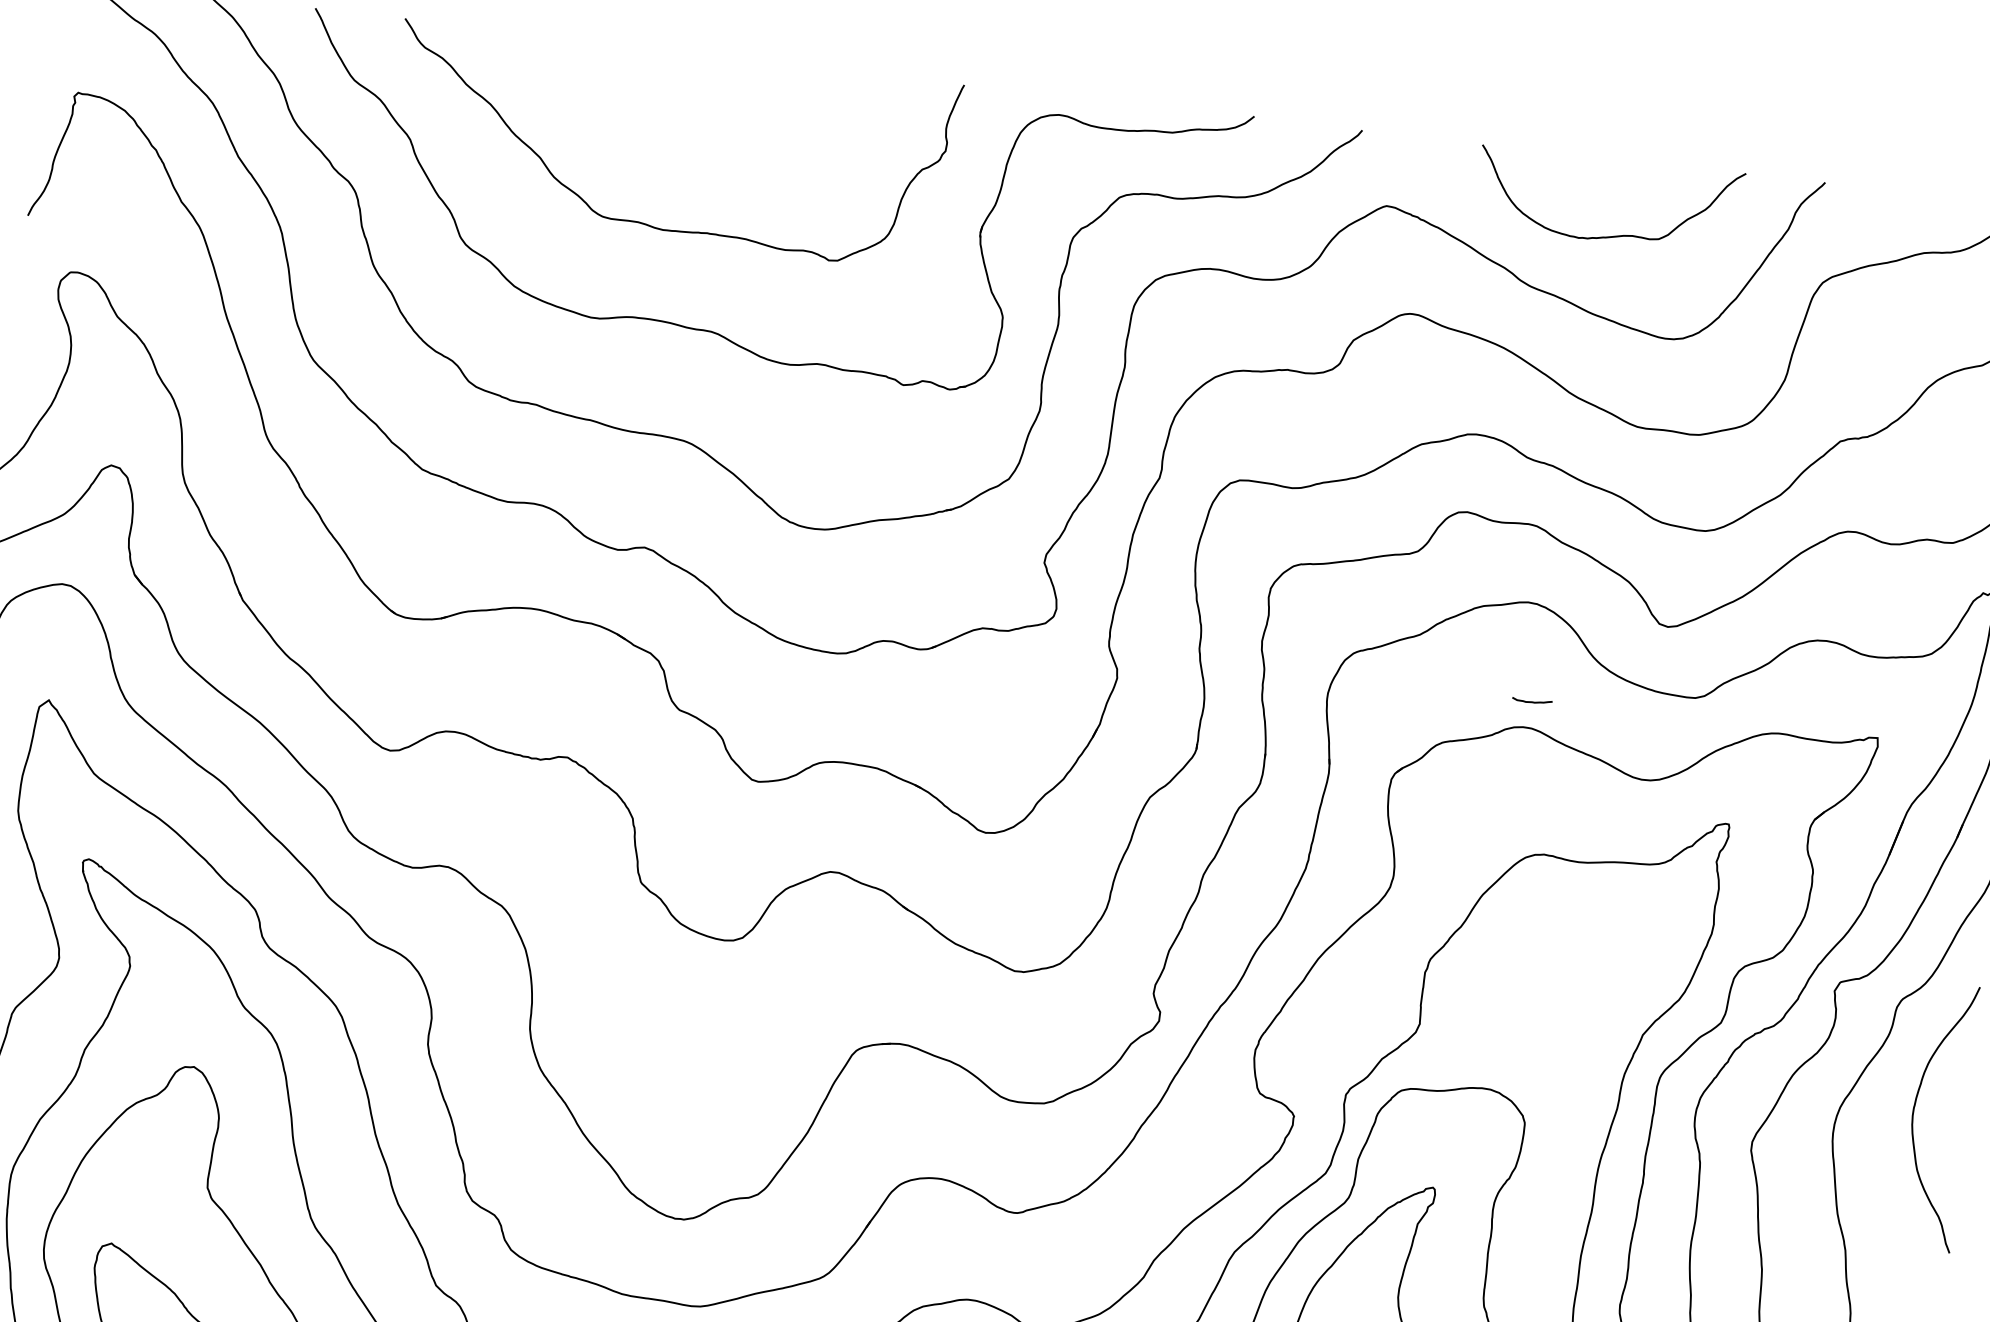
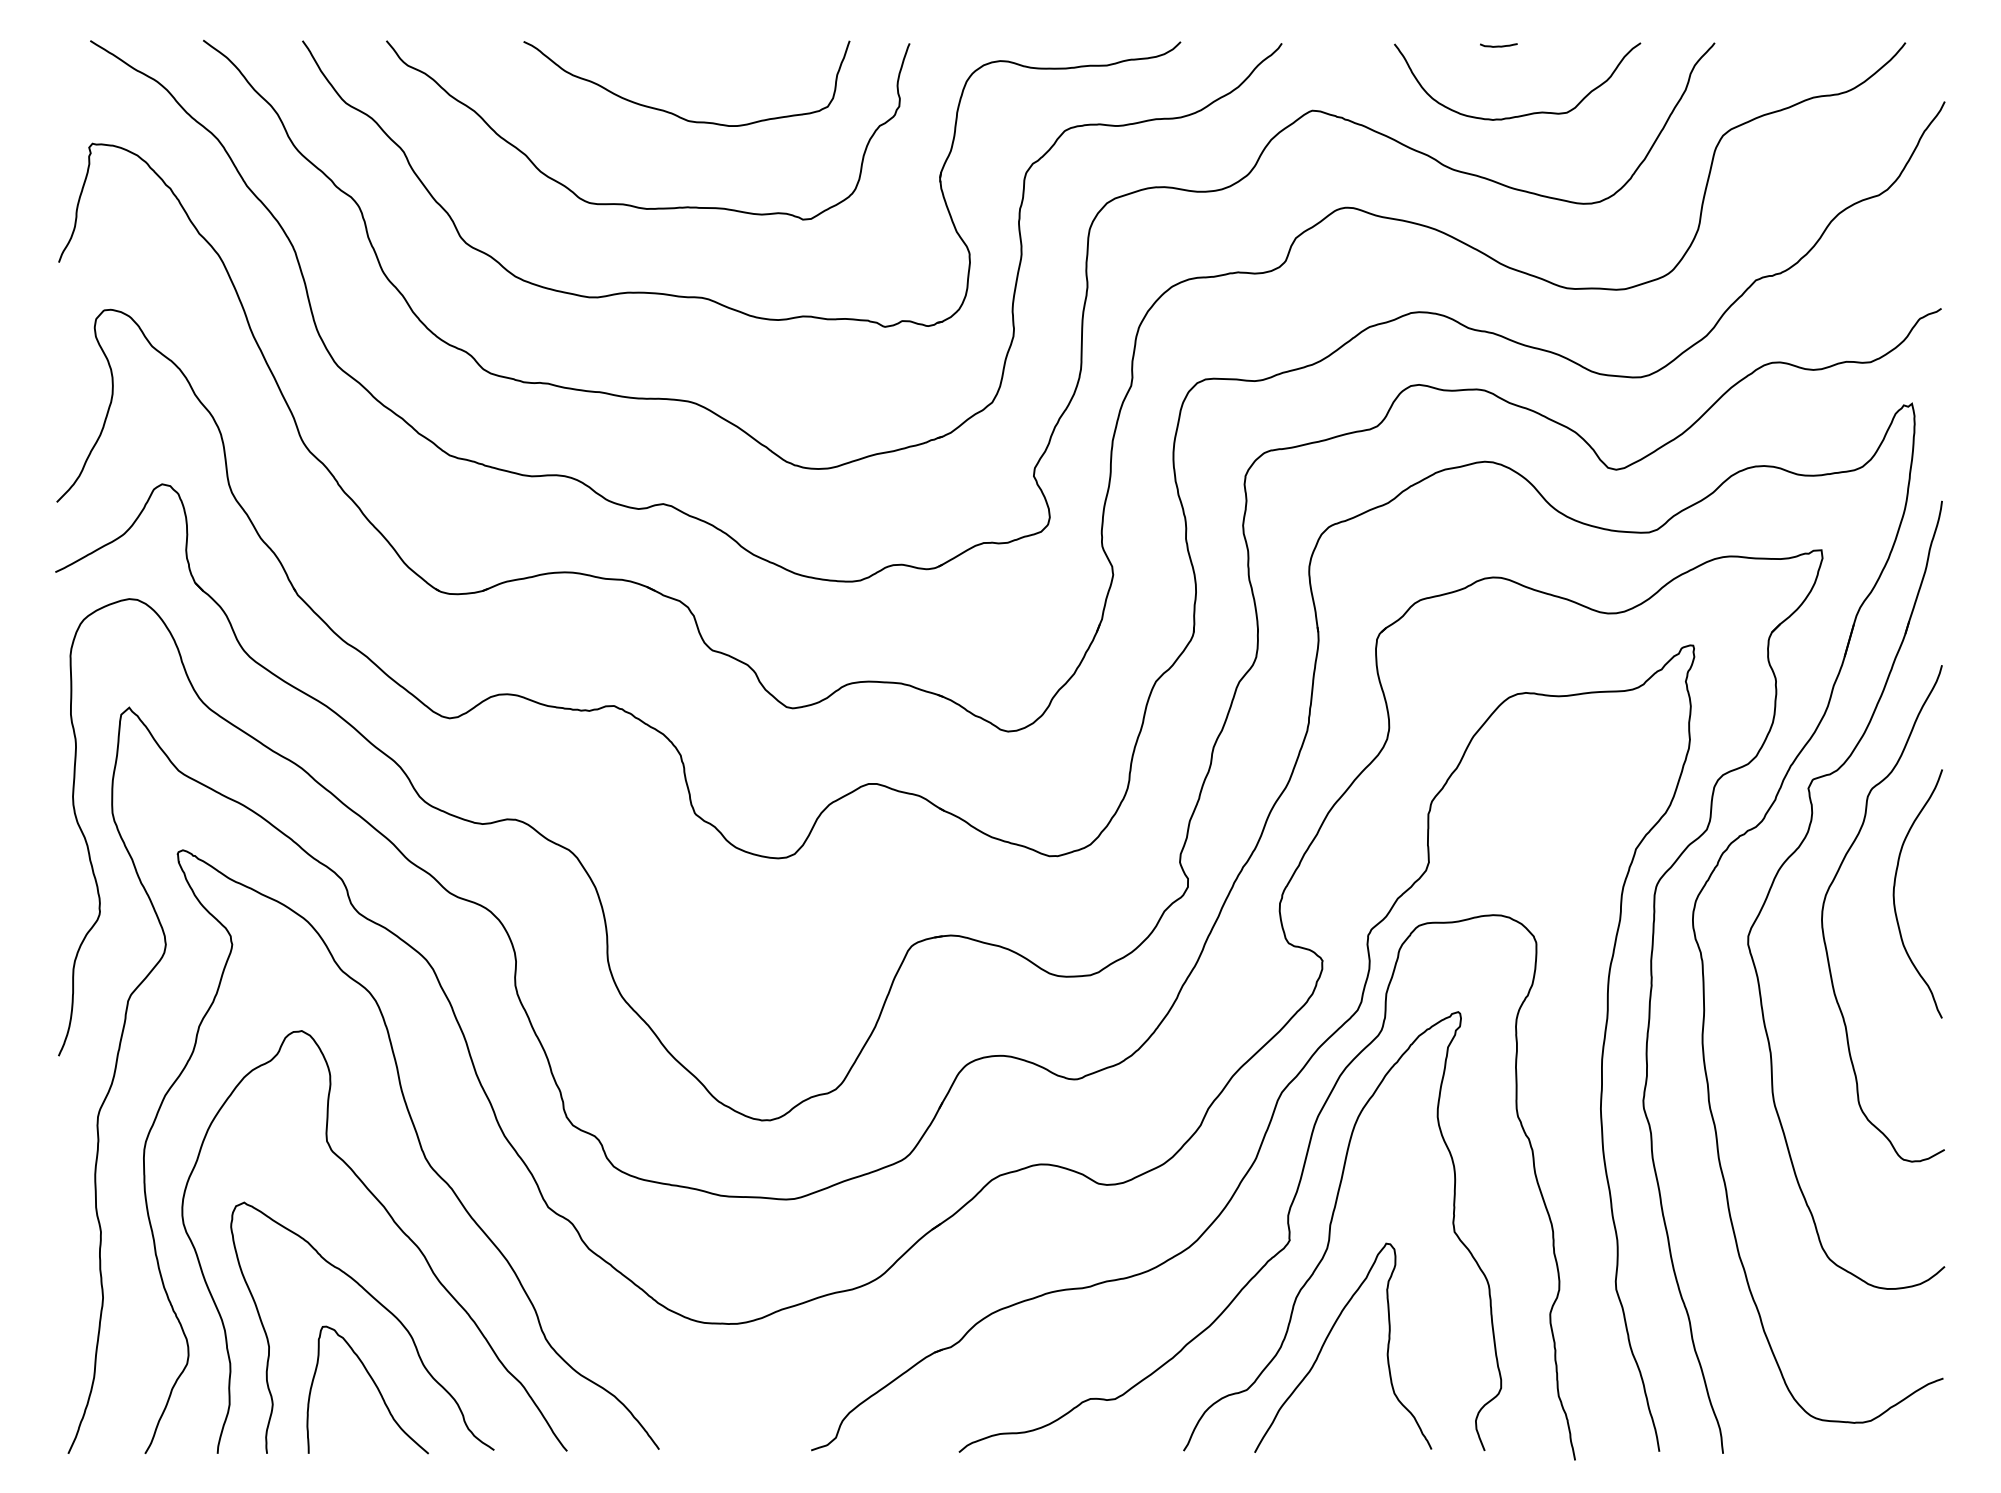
curve: (702, 129) -> (672, 112), added
curve: (1531, 701) -> (1498, 45), moved

